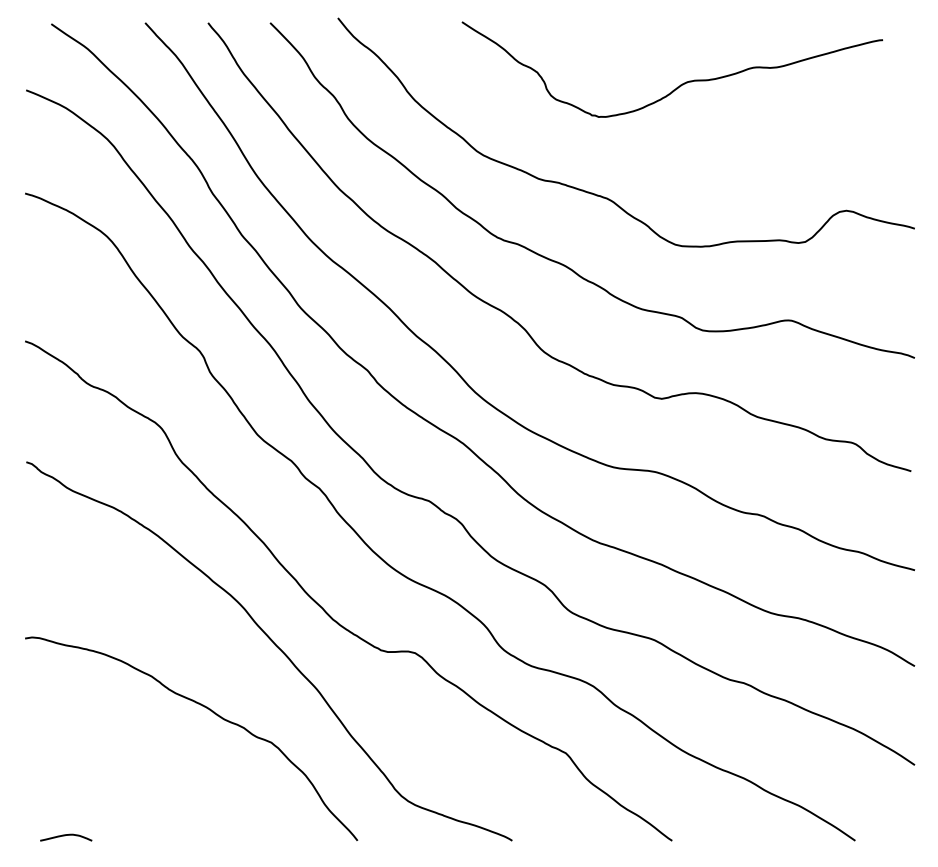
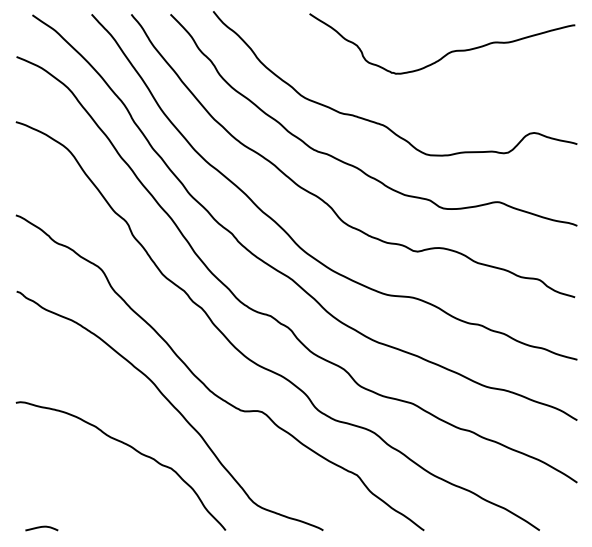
curve: (683, 81) -> (449, 51), moved

